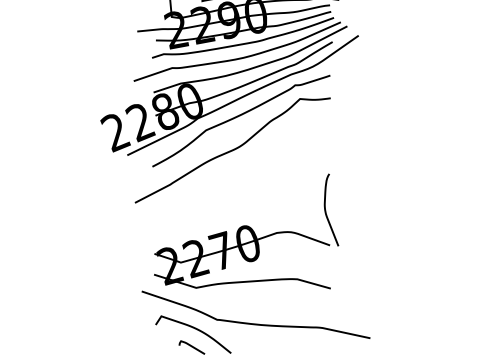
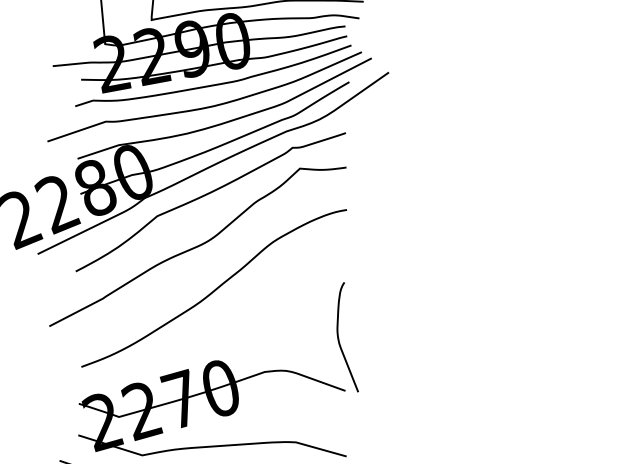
curve: (244, 177) -> (215, 287), added

